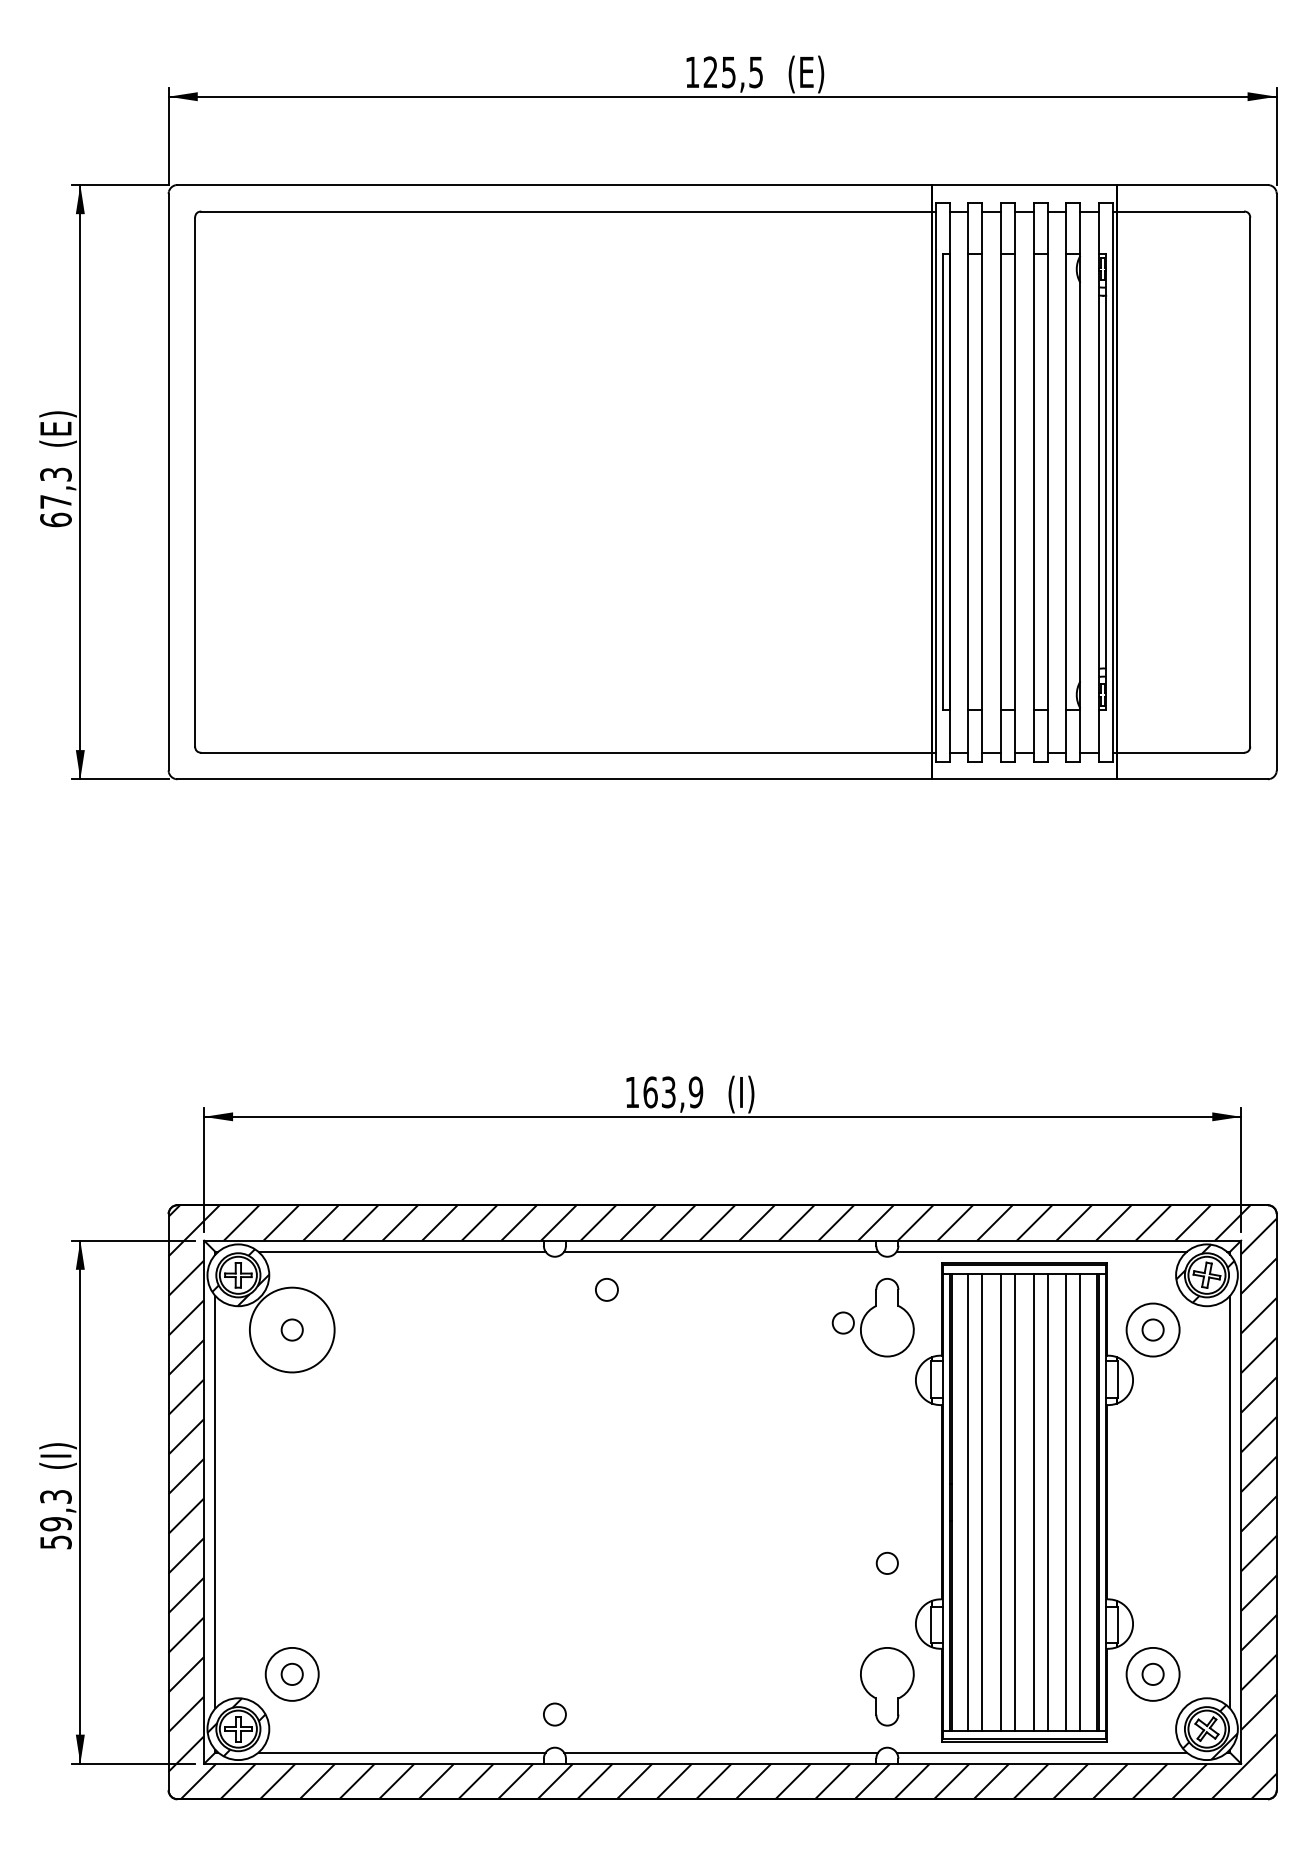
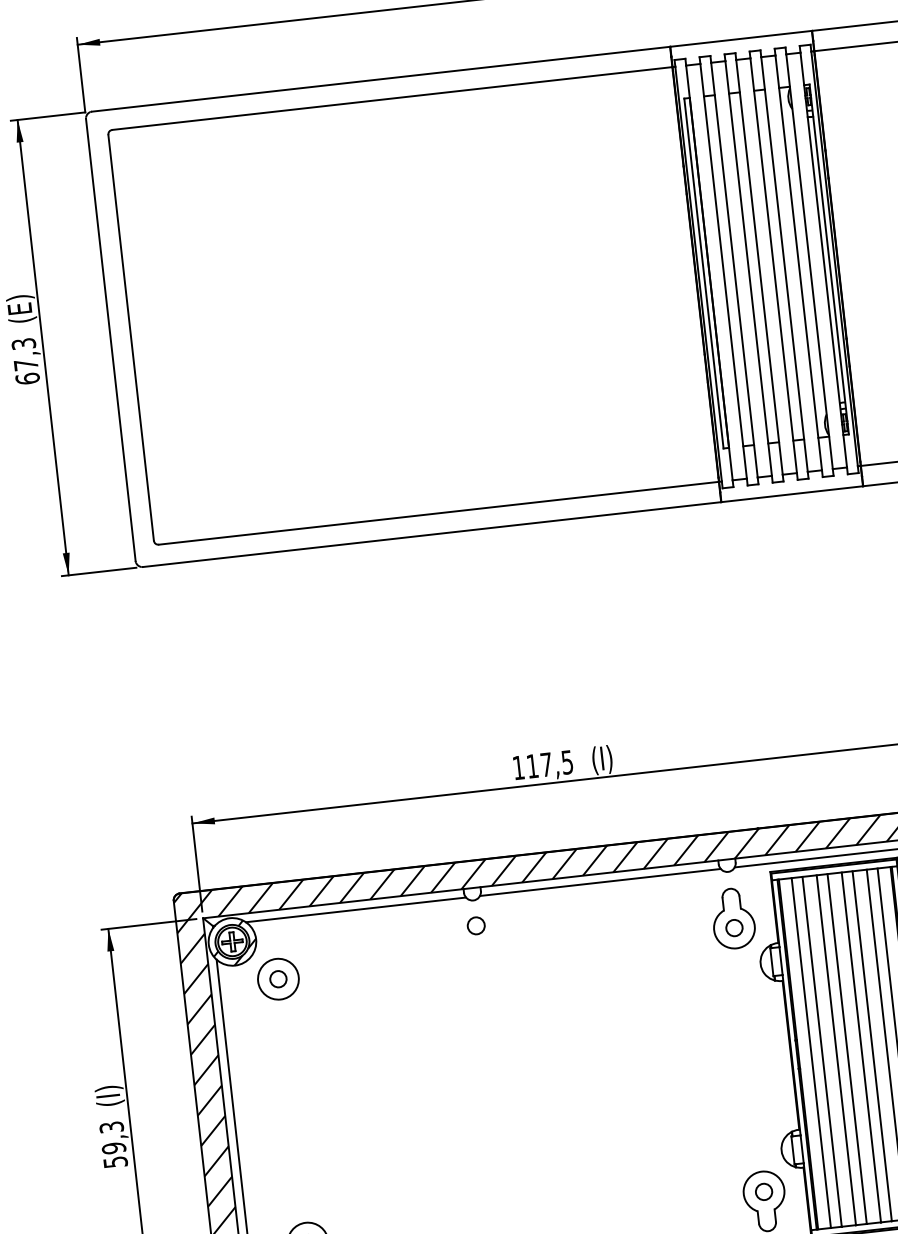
text: (673, 1092) -> (550, 764), 163,9 -> 117,5
circle: (606, 1289) -> (475, 925), moved
circle: (842, 1322) -> (733, 927), moved
circle: (291, 1329) -> (277, 978), size x0.62
circle: (886, 1562) -> (763, 1191), moved

